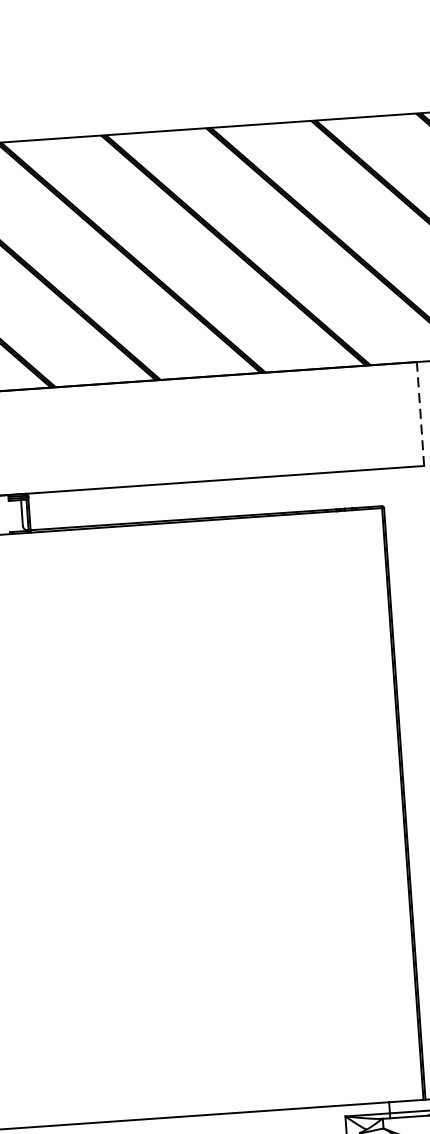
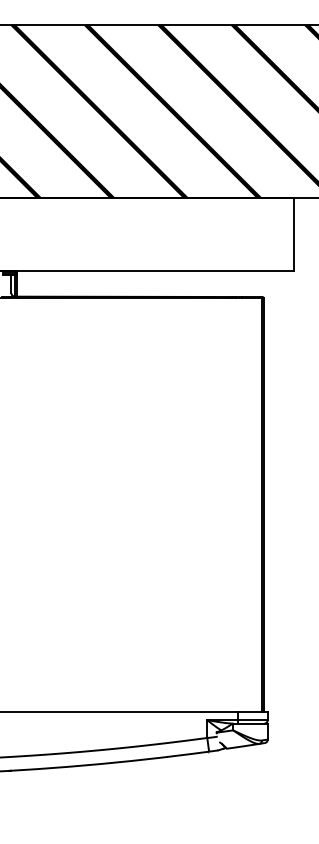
line: (420, 413) -> (293, 234), dashed -> solid

